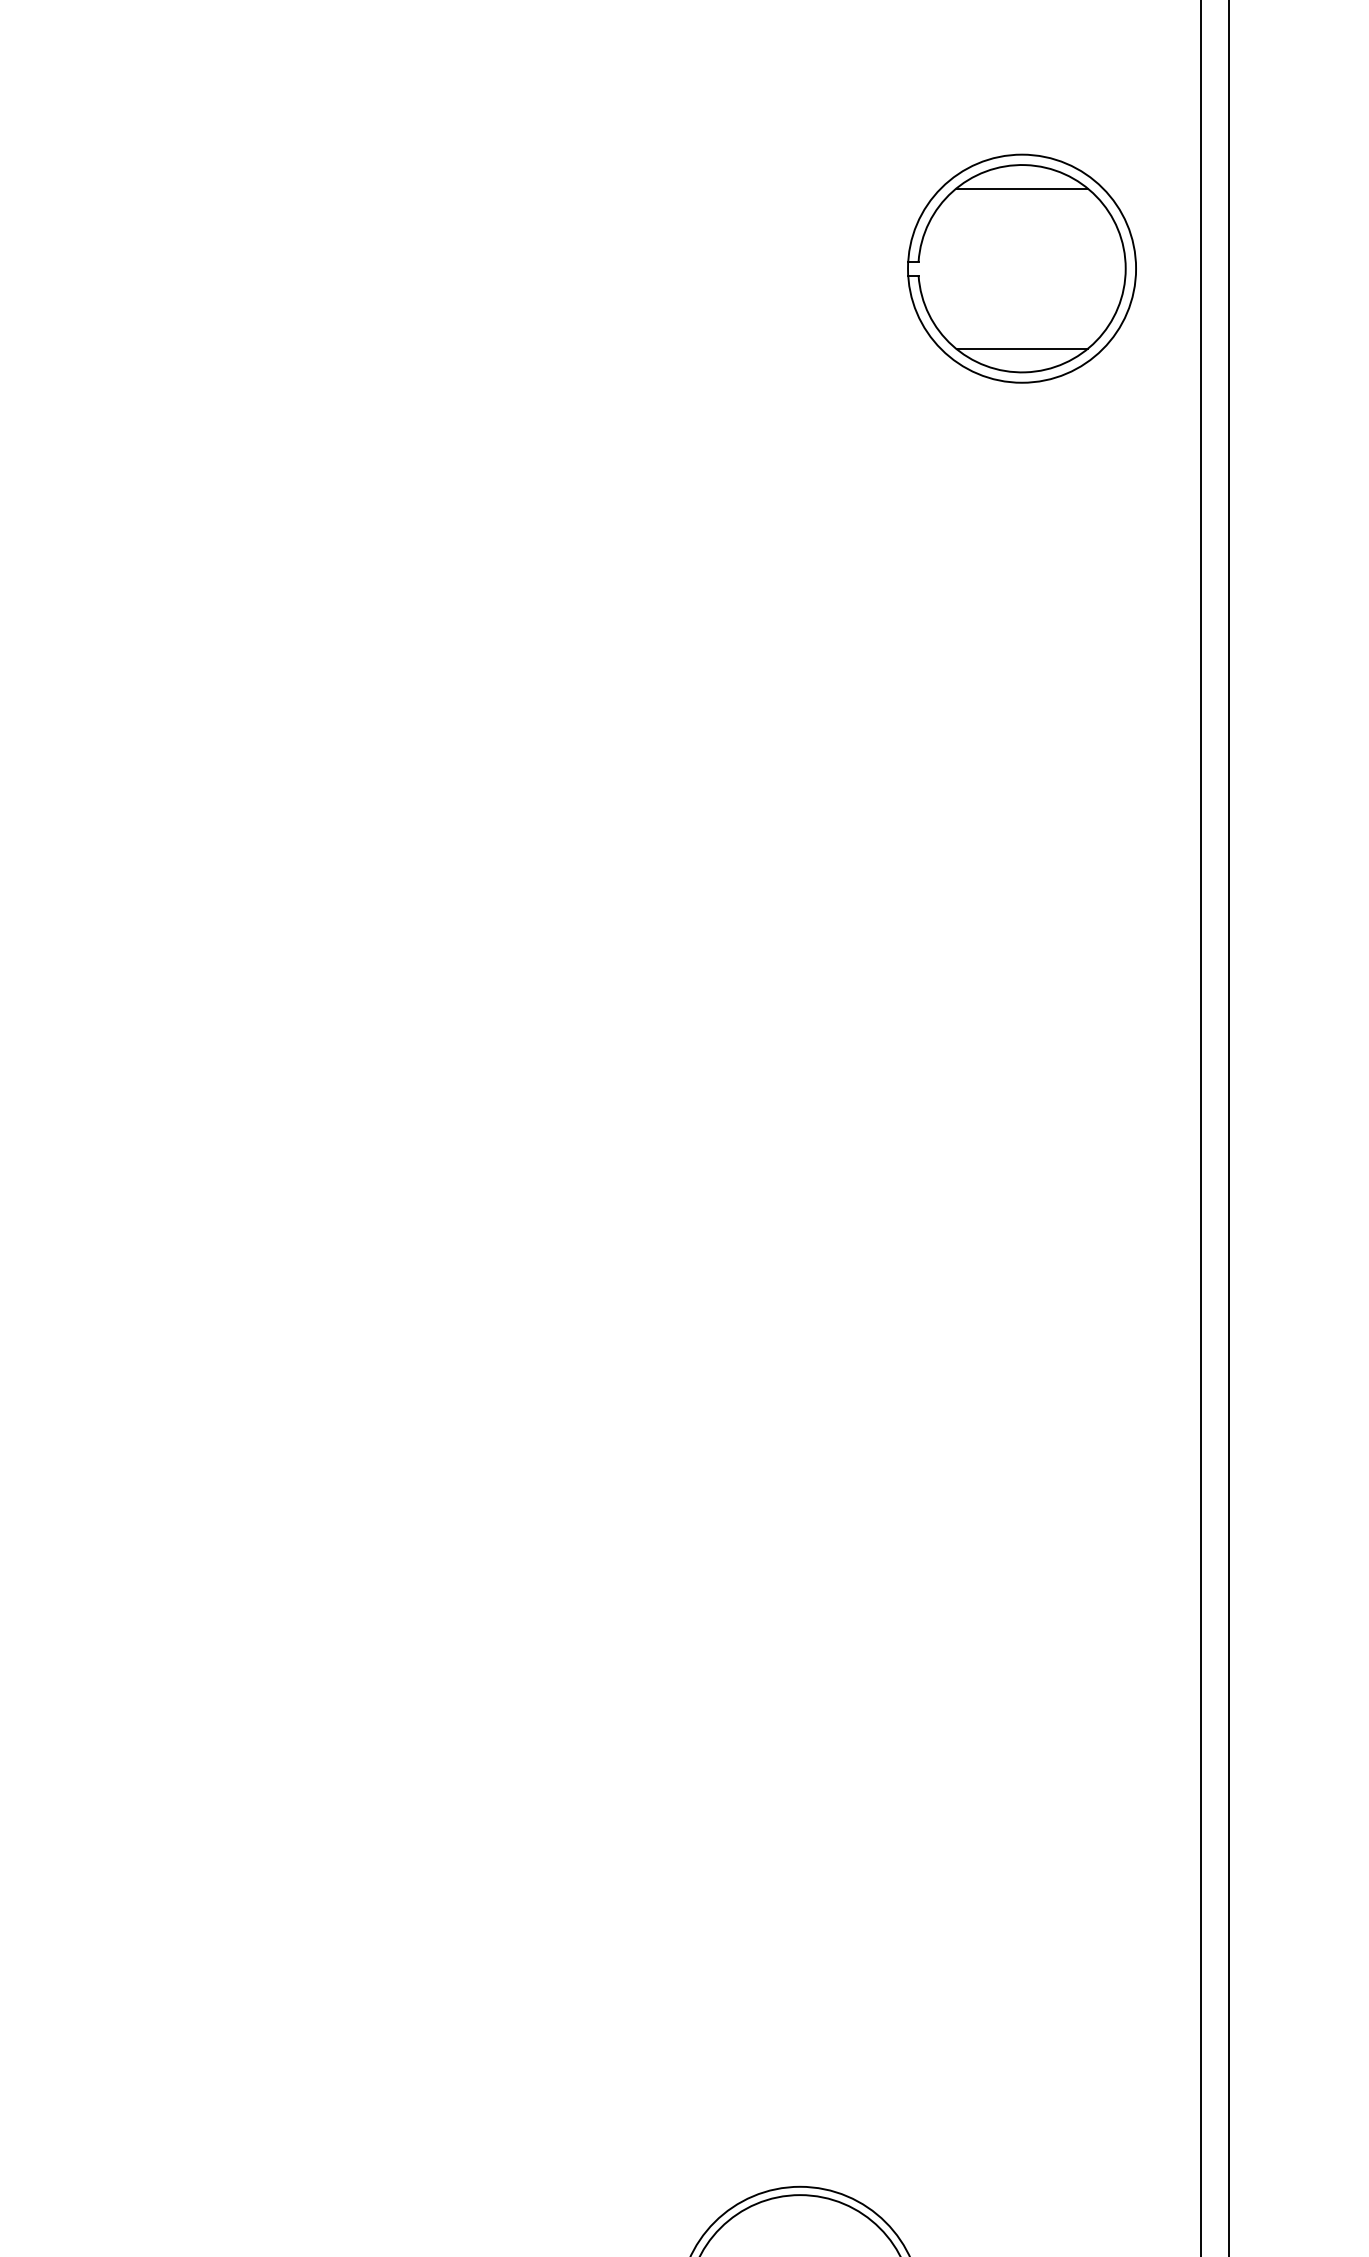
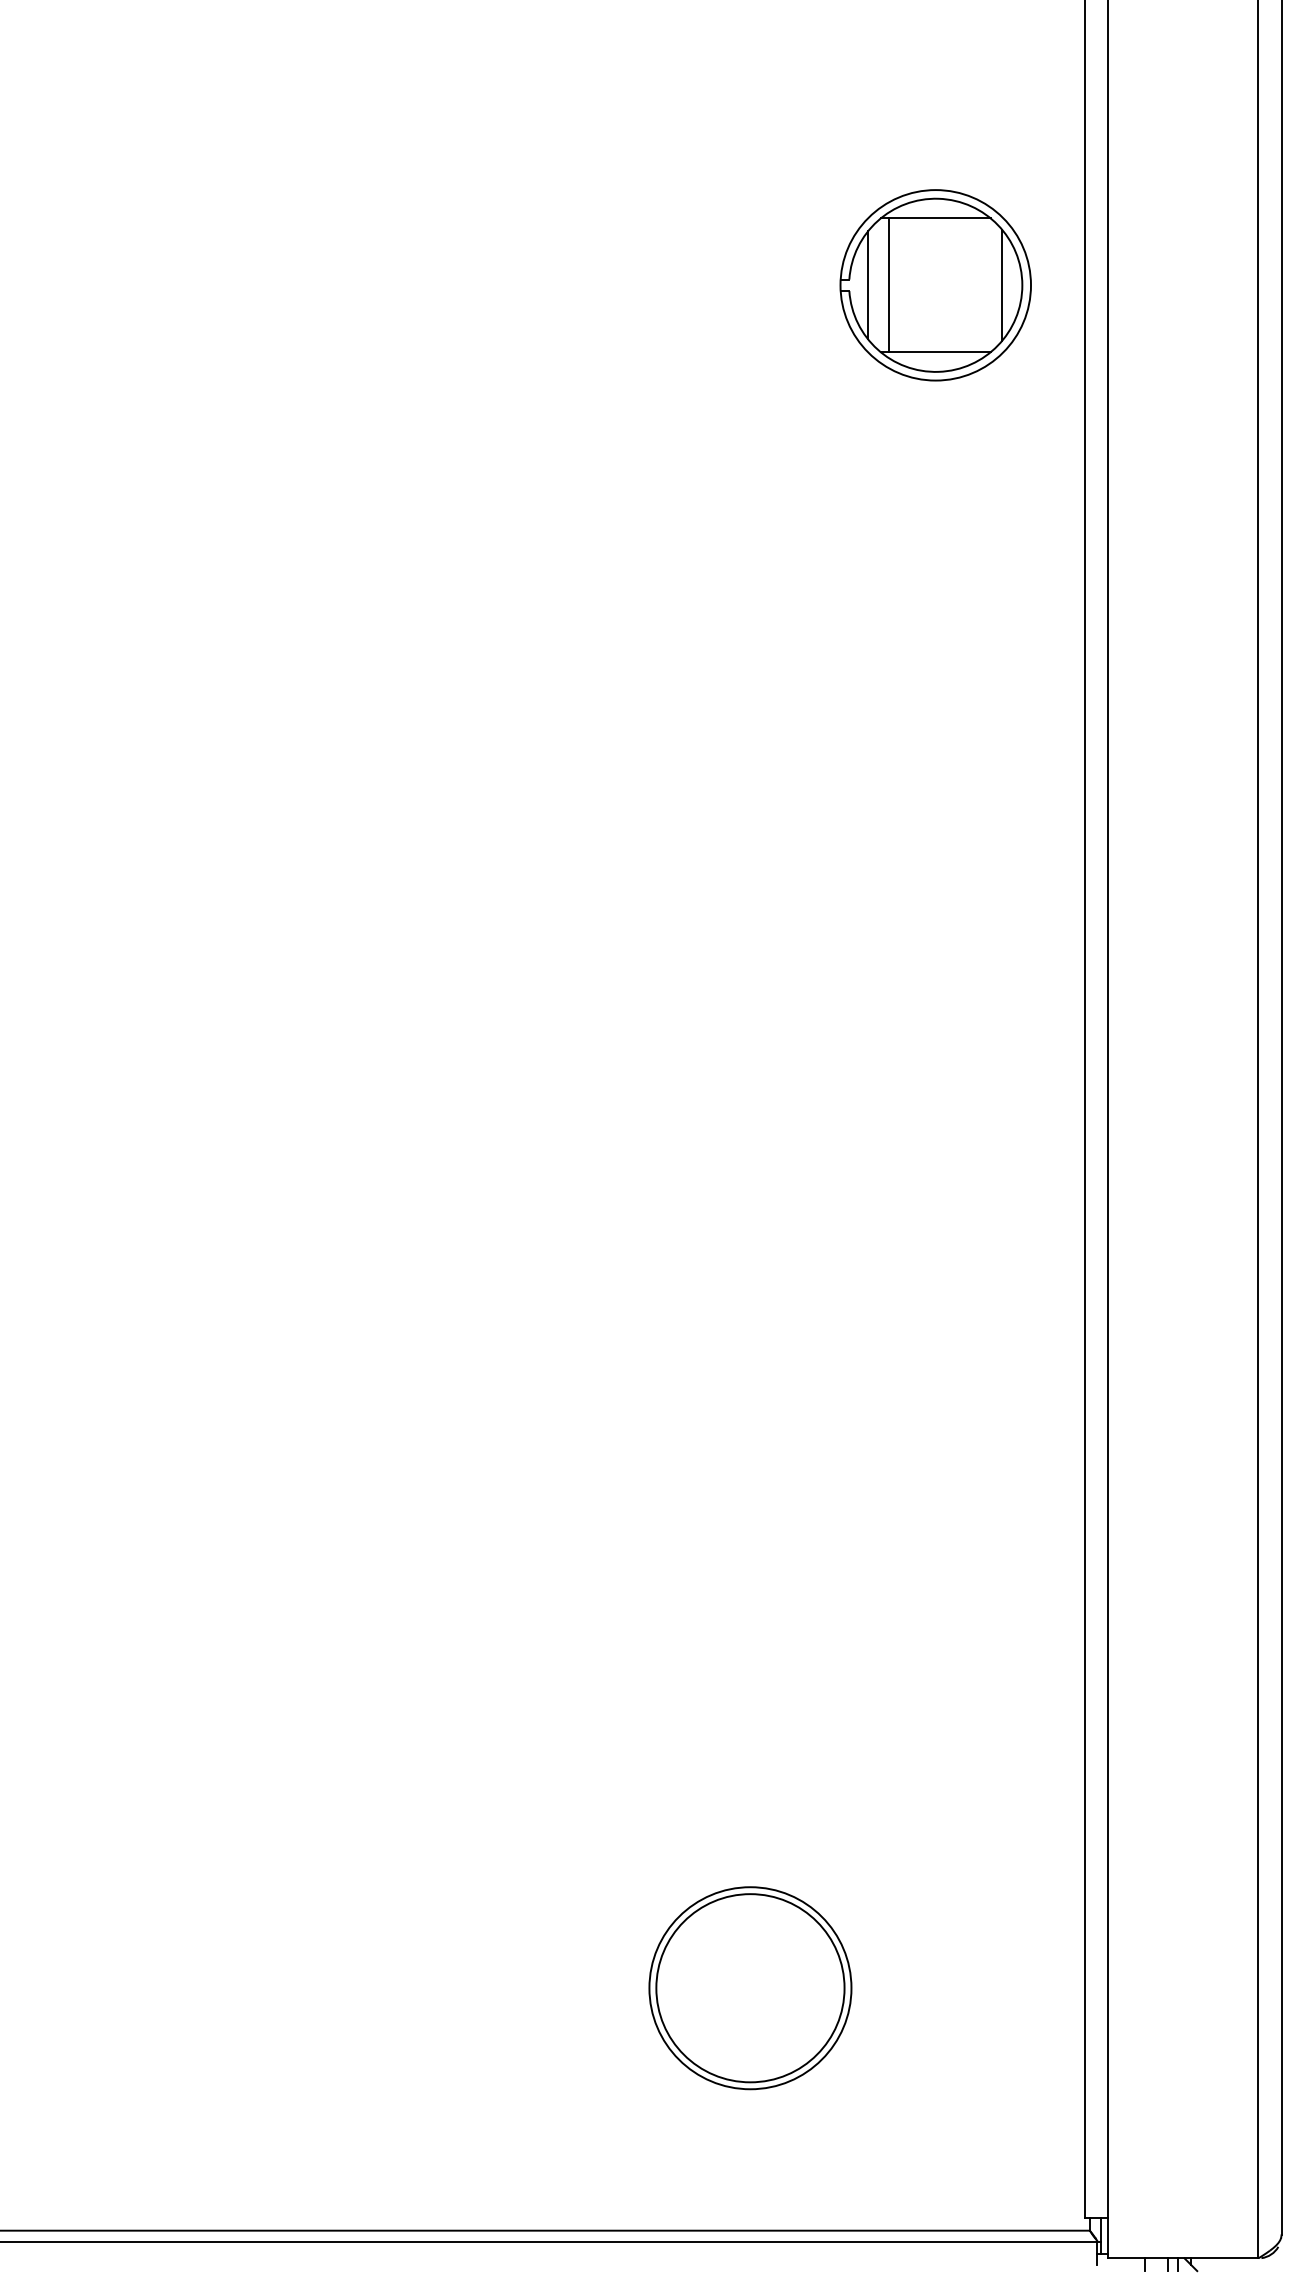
line: (1101, 267) -> (1002, 284), added
line: (941, 268) -> (868, 285), added
line: (966, 268) -> (889, 285), added

